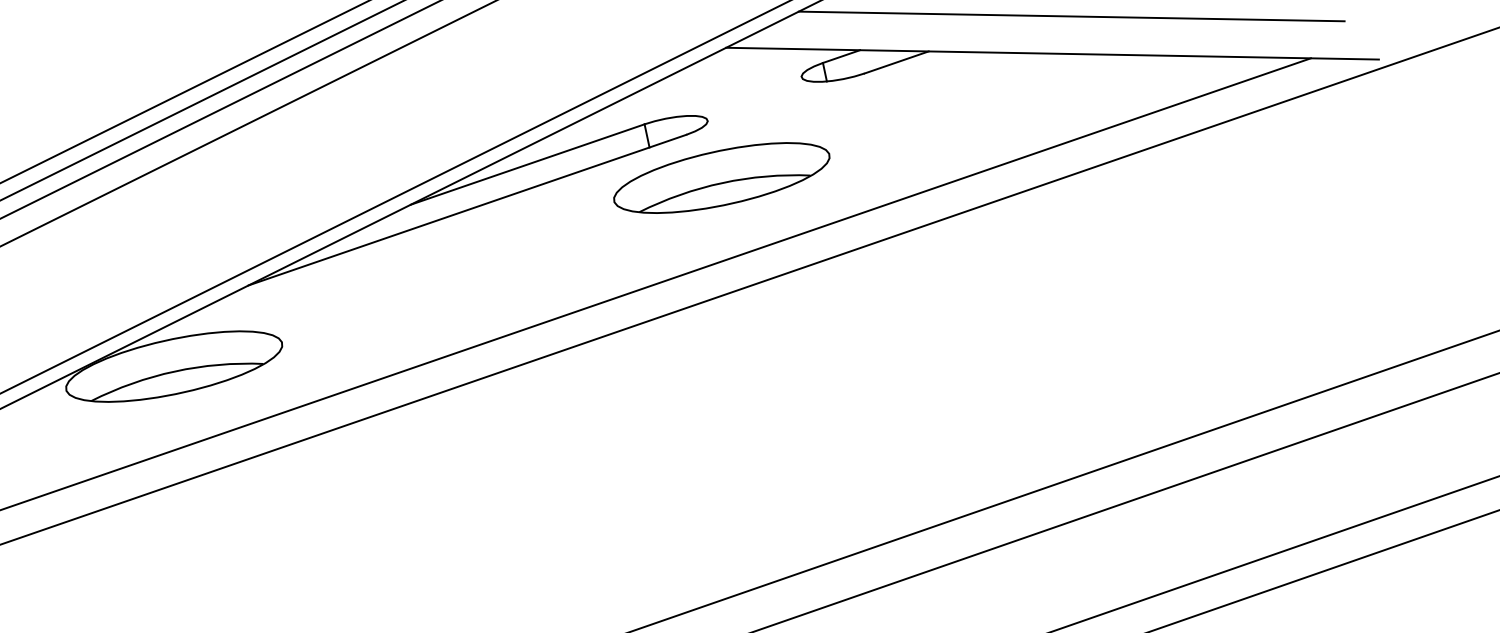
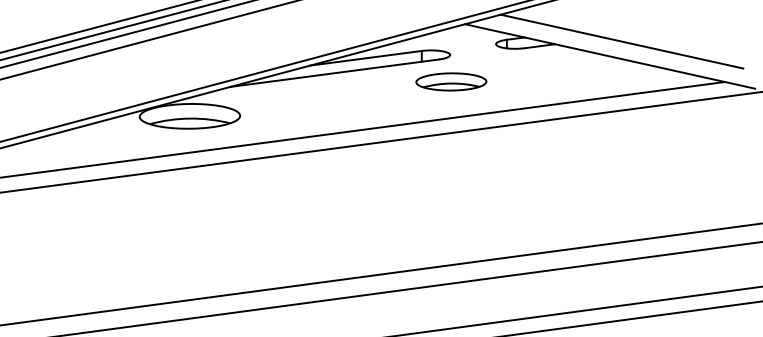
part: (722, 176) -> (451, 81), size x0.7

